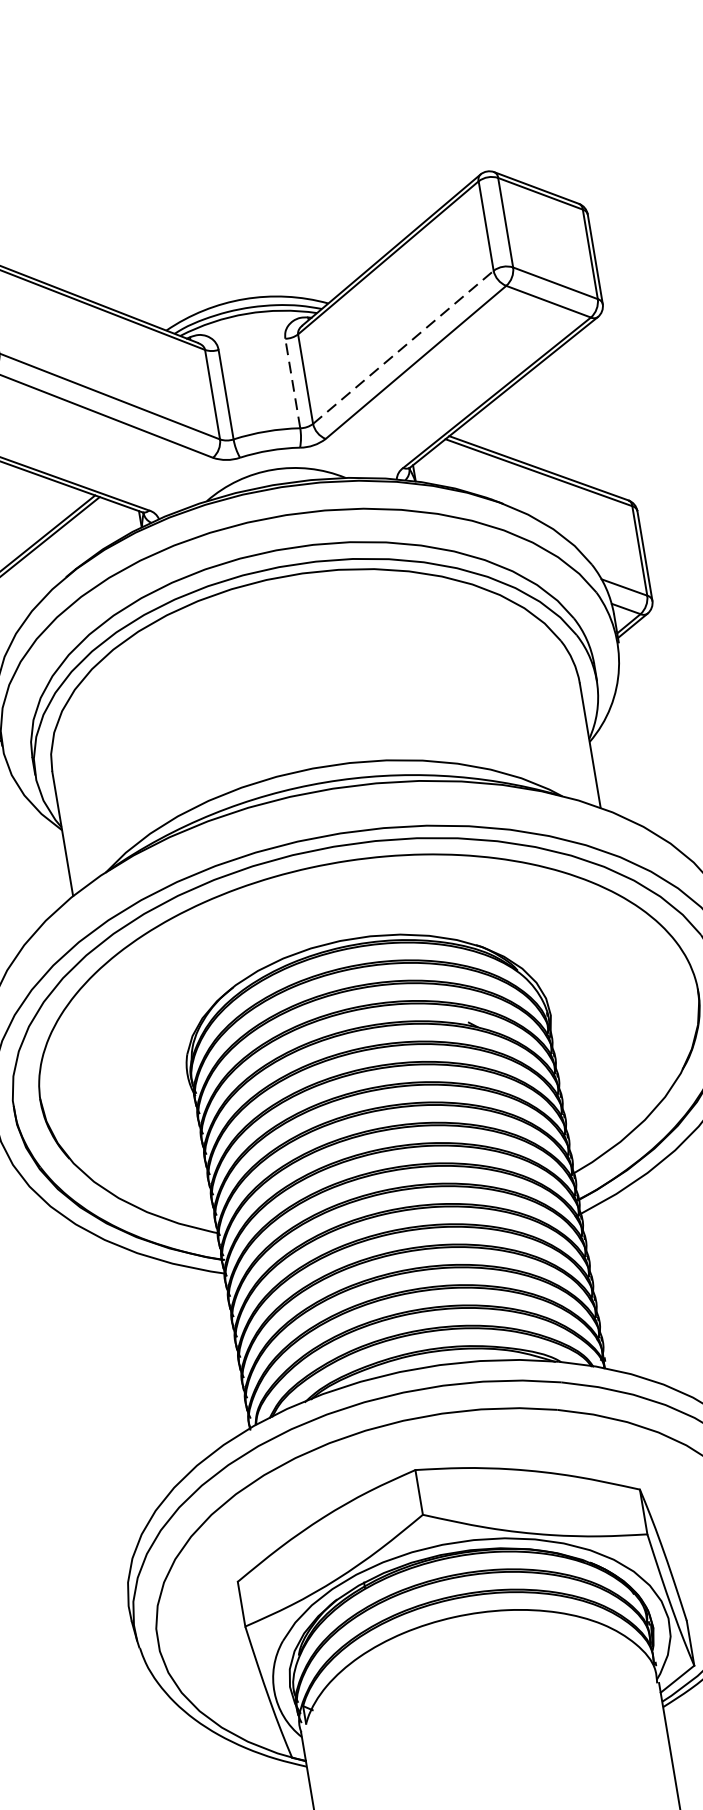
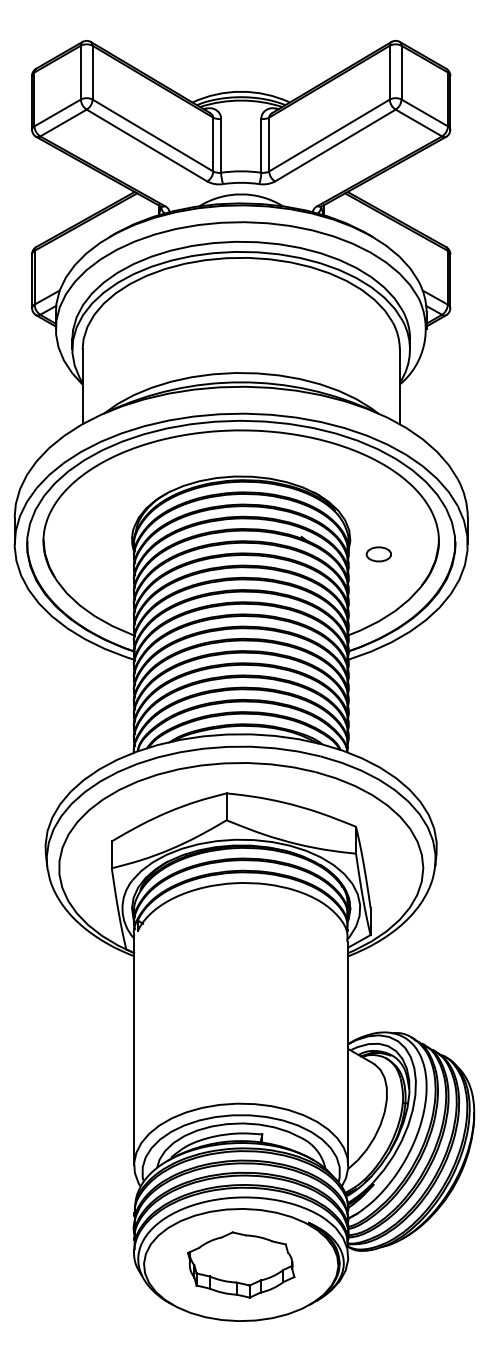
line: (403, 347) -> (329, 135), dashed -> solid
line: (293, 382) -> (261, 145), dashed -> solid
part: (601, 1030) -> (378, 554), added

